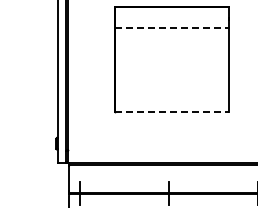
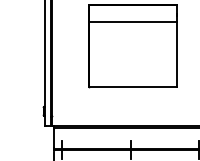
line: (172, 28) -> (133, 22), dashed -> solid
line: (172, 111) -> (133, 86), dashed -> solid

